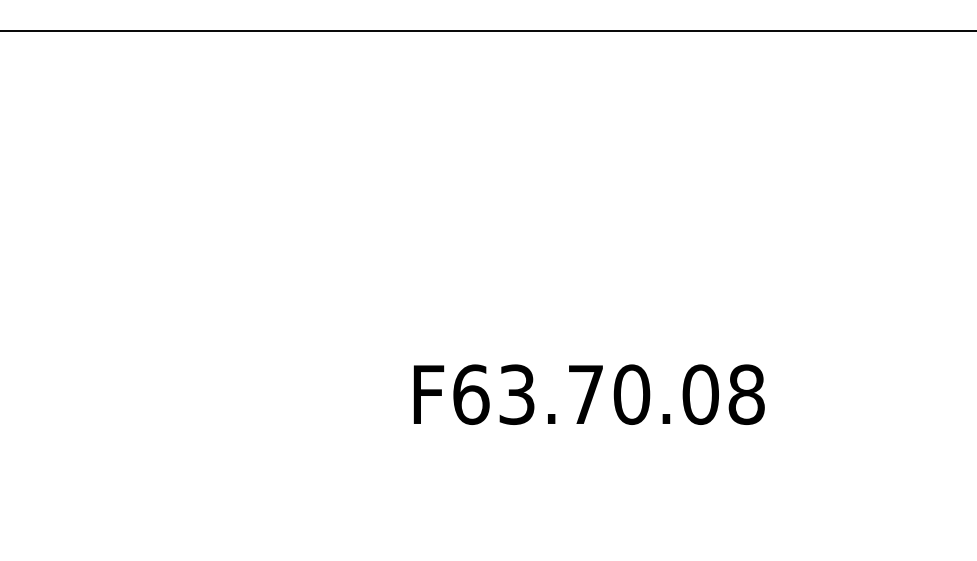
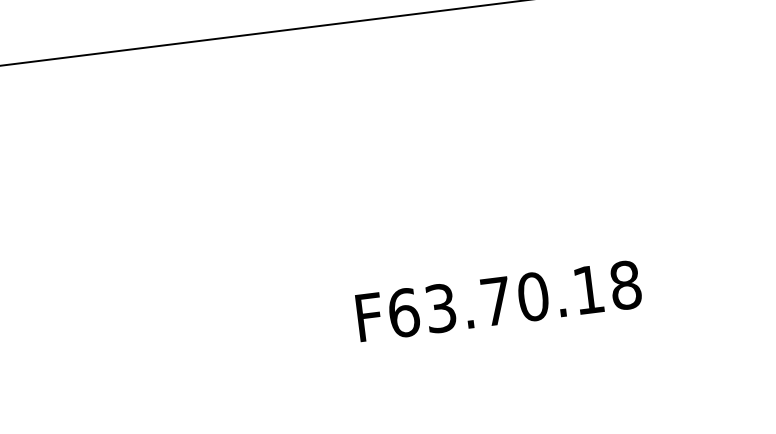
text: (700, 394) -> (588, 289), F63.70.08 -> F63.70.18

